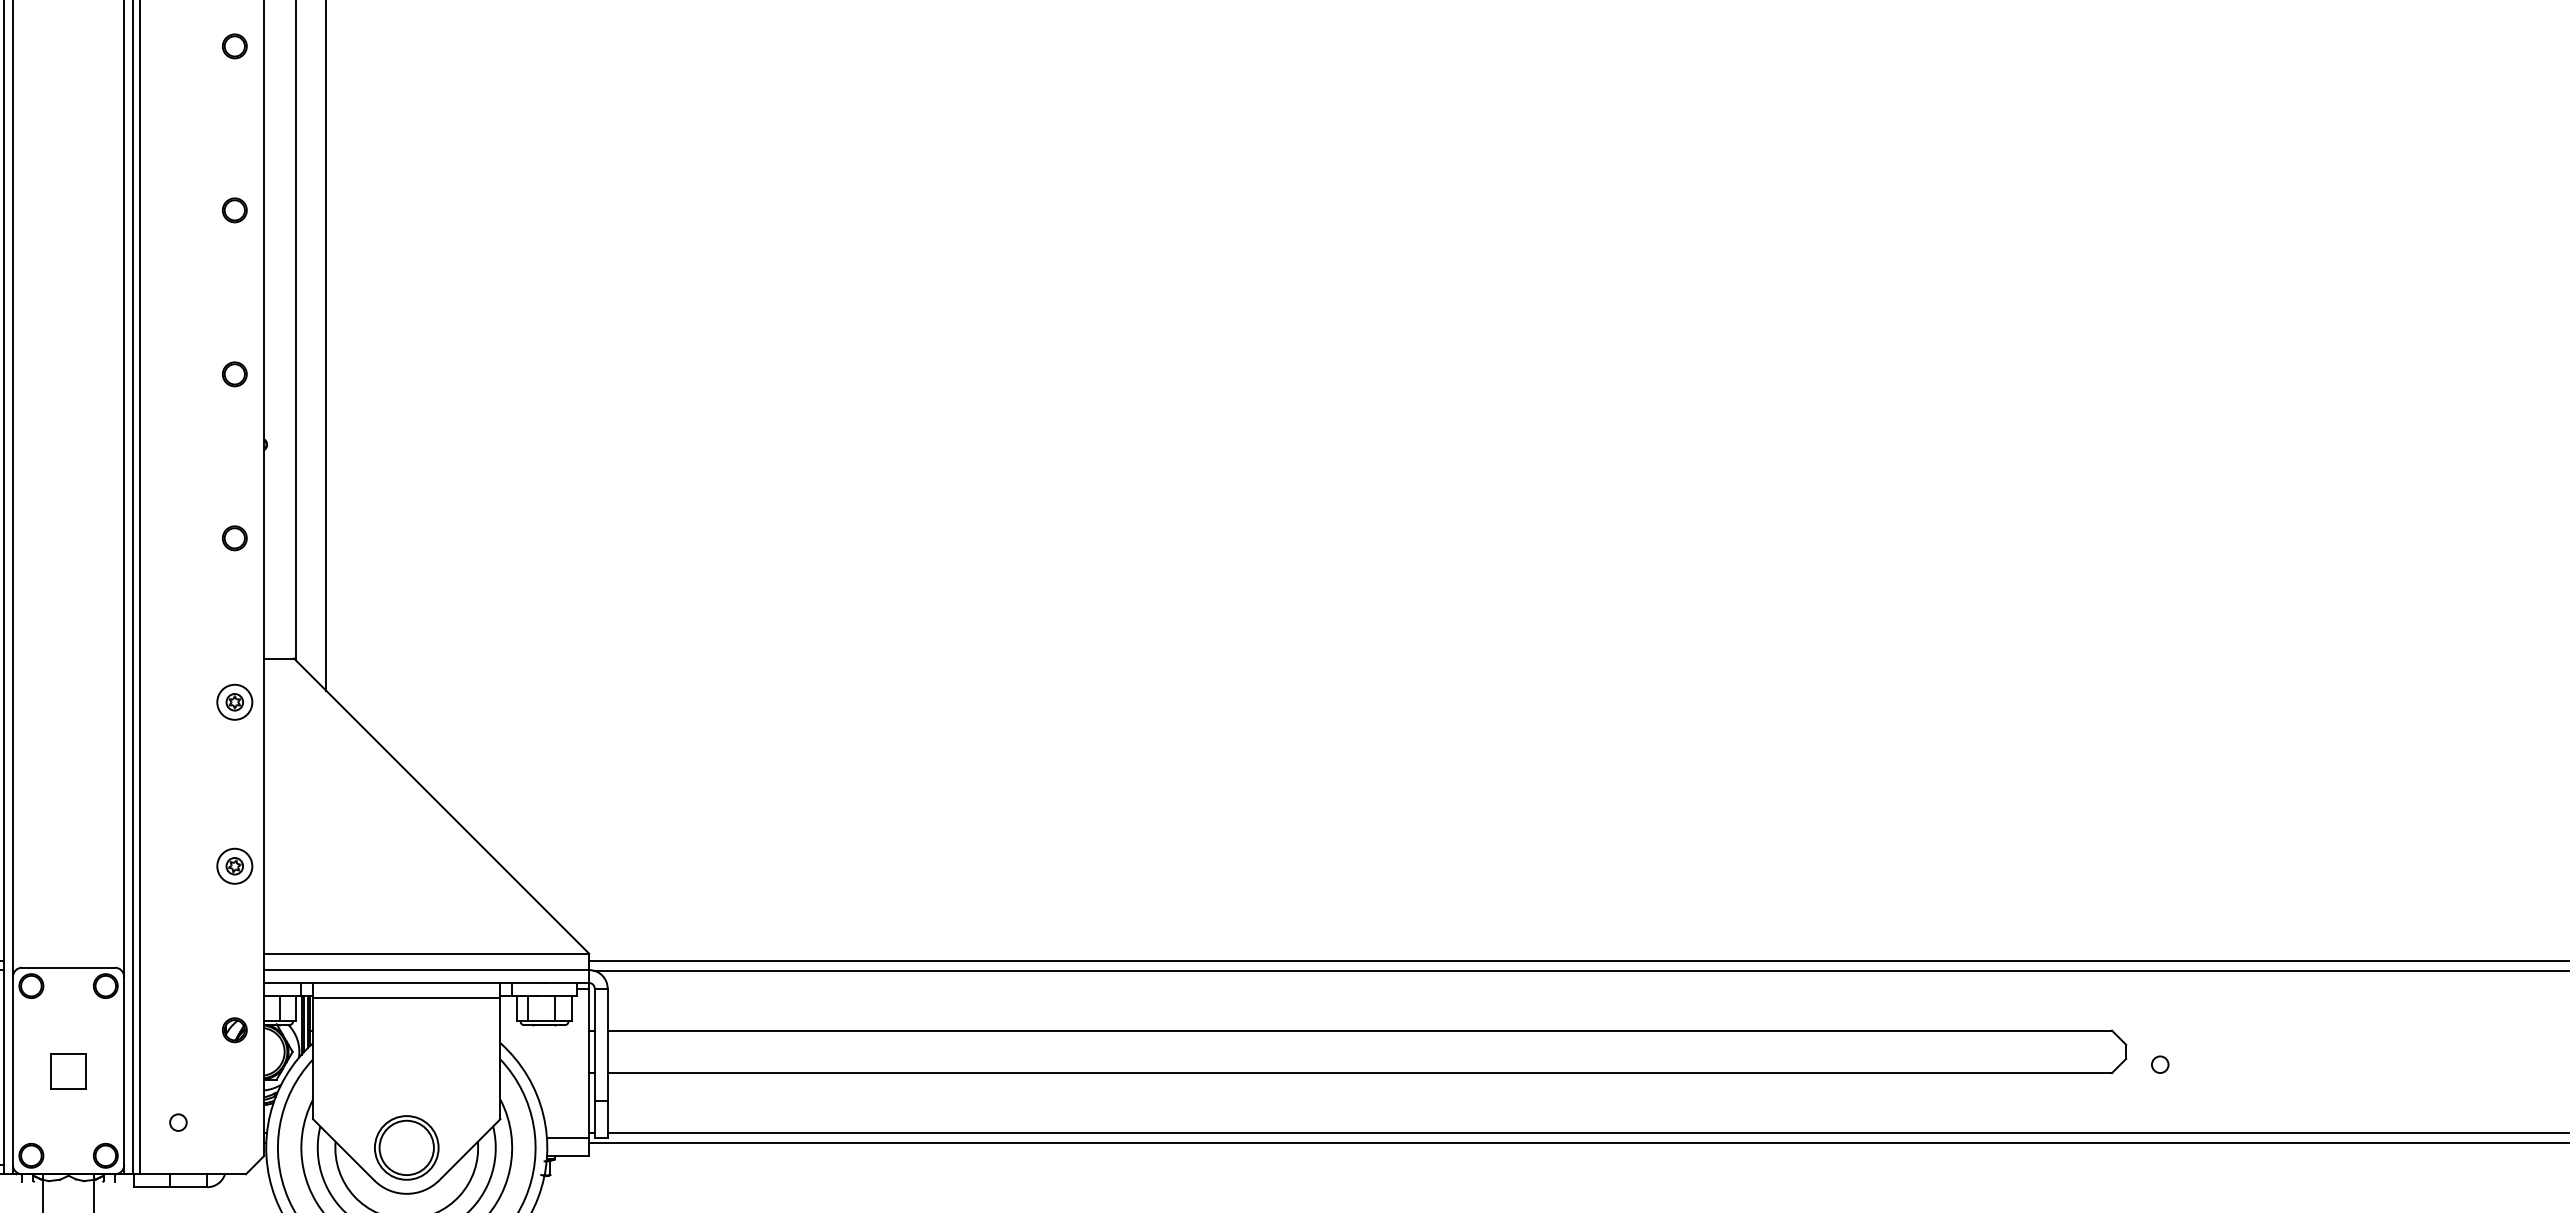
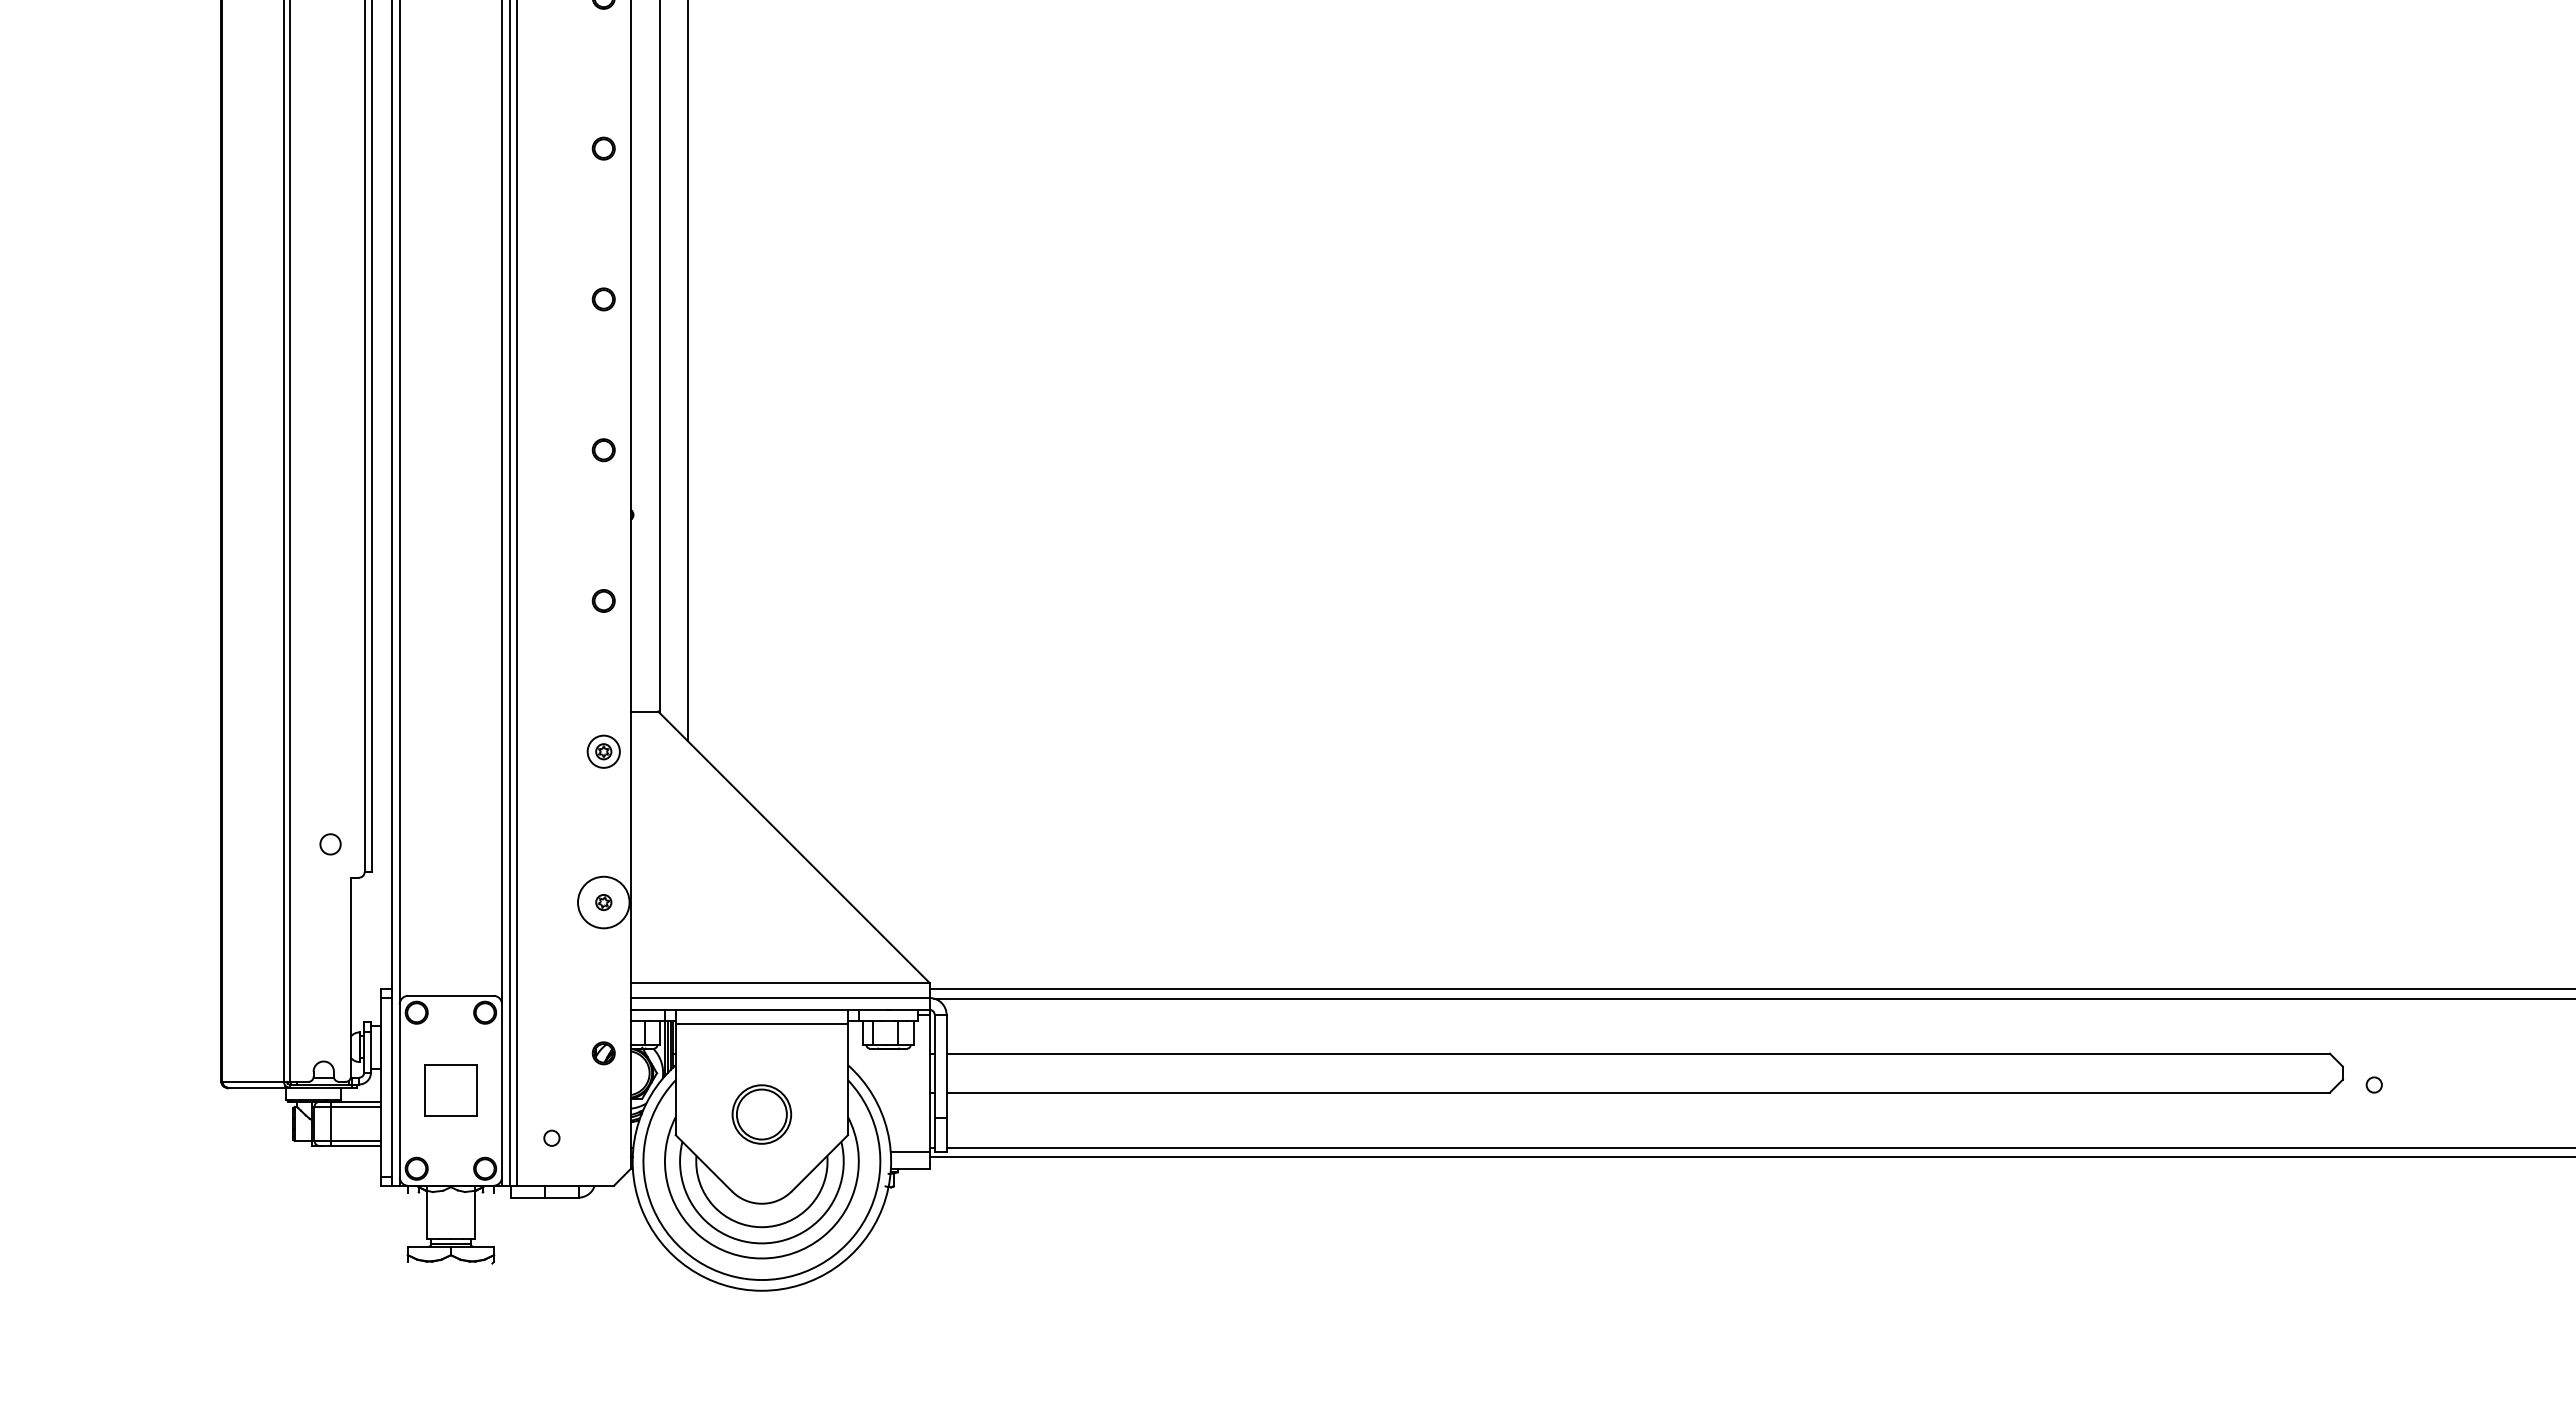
circle: (234, 866) -> (603, 902), size x1.6
part: (68, 1070) -> (450, 1090), size x1.6
part: (406, 1147) -> (761, 1114), moved

